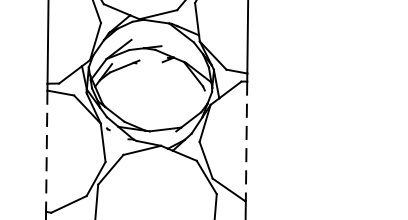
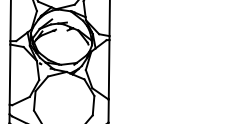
line: (247, 140) -> (109, 69), dashed -> solid
line: (47, 152) -> (10, 75), dashed -> solid

